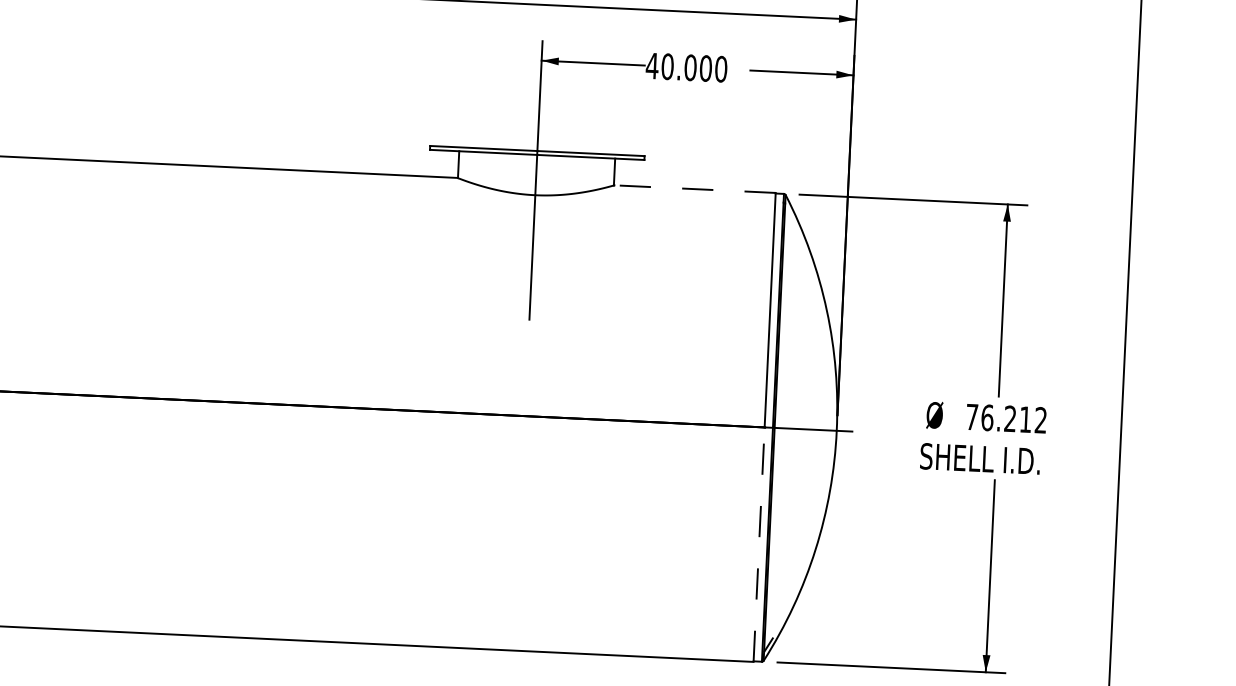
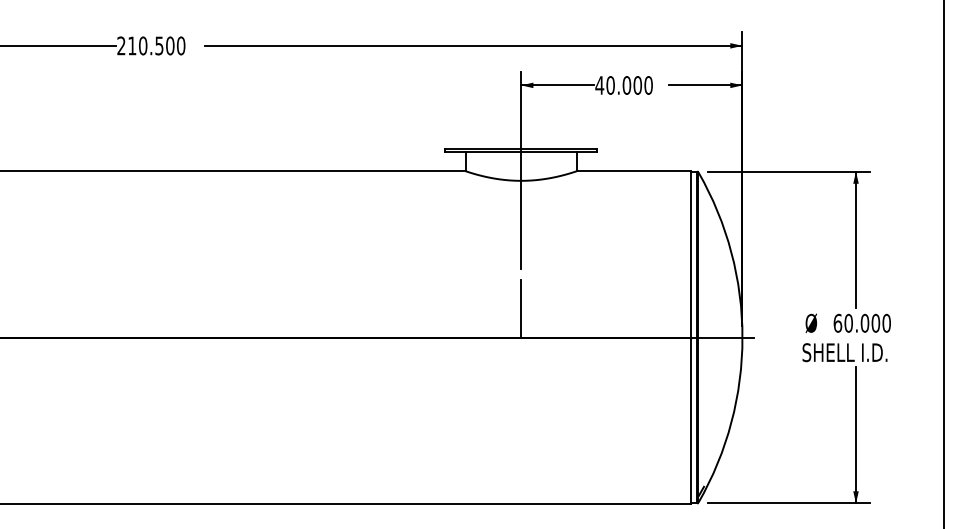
line: (694, 189) -> (633, 171), dashed -> solid
line: (527, 375) -> (521, 308), added
text: (1005, 417) -> (861, 322), 76.212 -> 60.000
line: (759, 544) -> (691, 420), dashed -> solid

